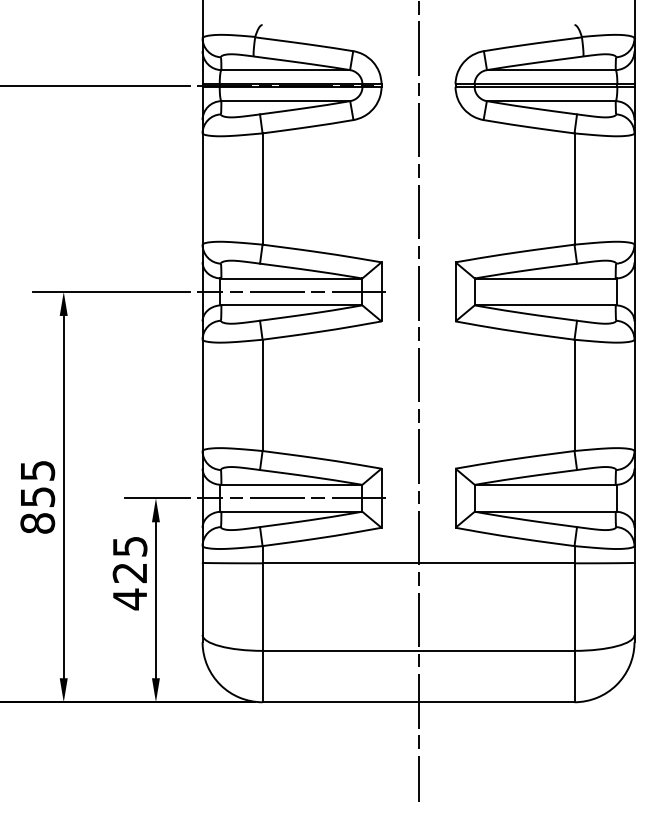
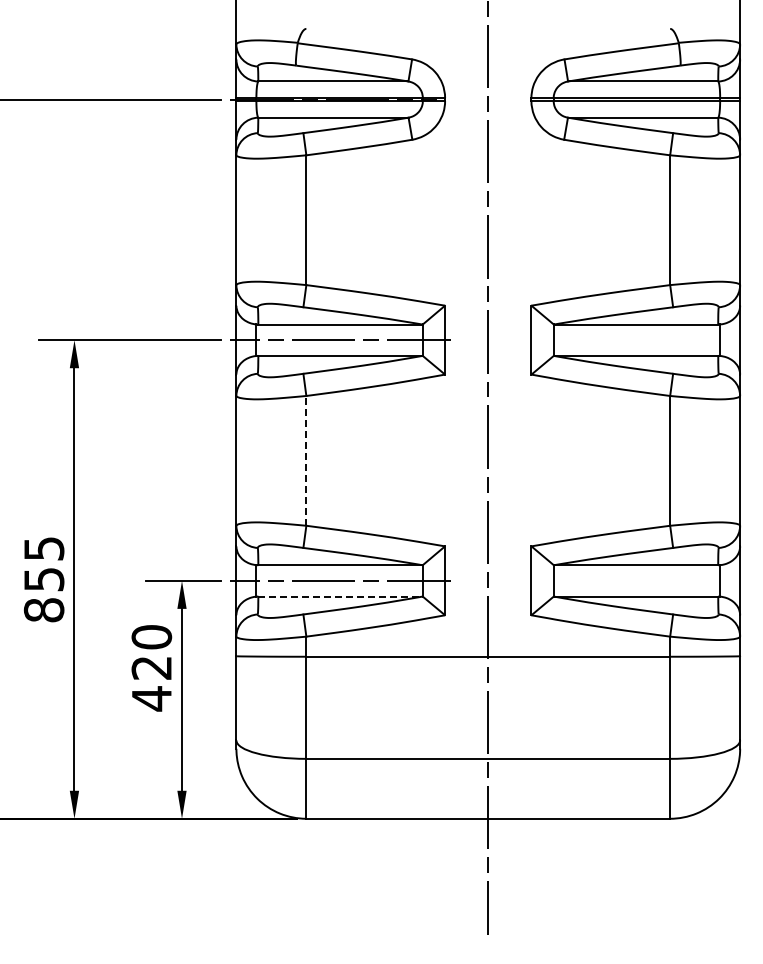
line: (262, 395) -> (306, 460), solid -> dashed
line: (291, 511) -> (340, 596), solid -> dashed
text: (129, 546) -> (151, 637), 425 -> 420

